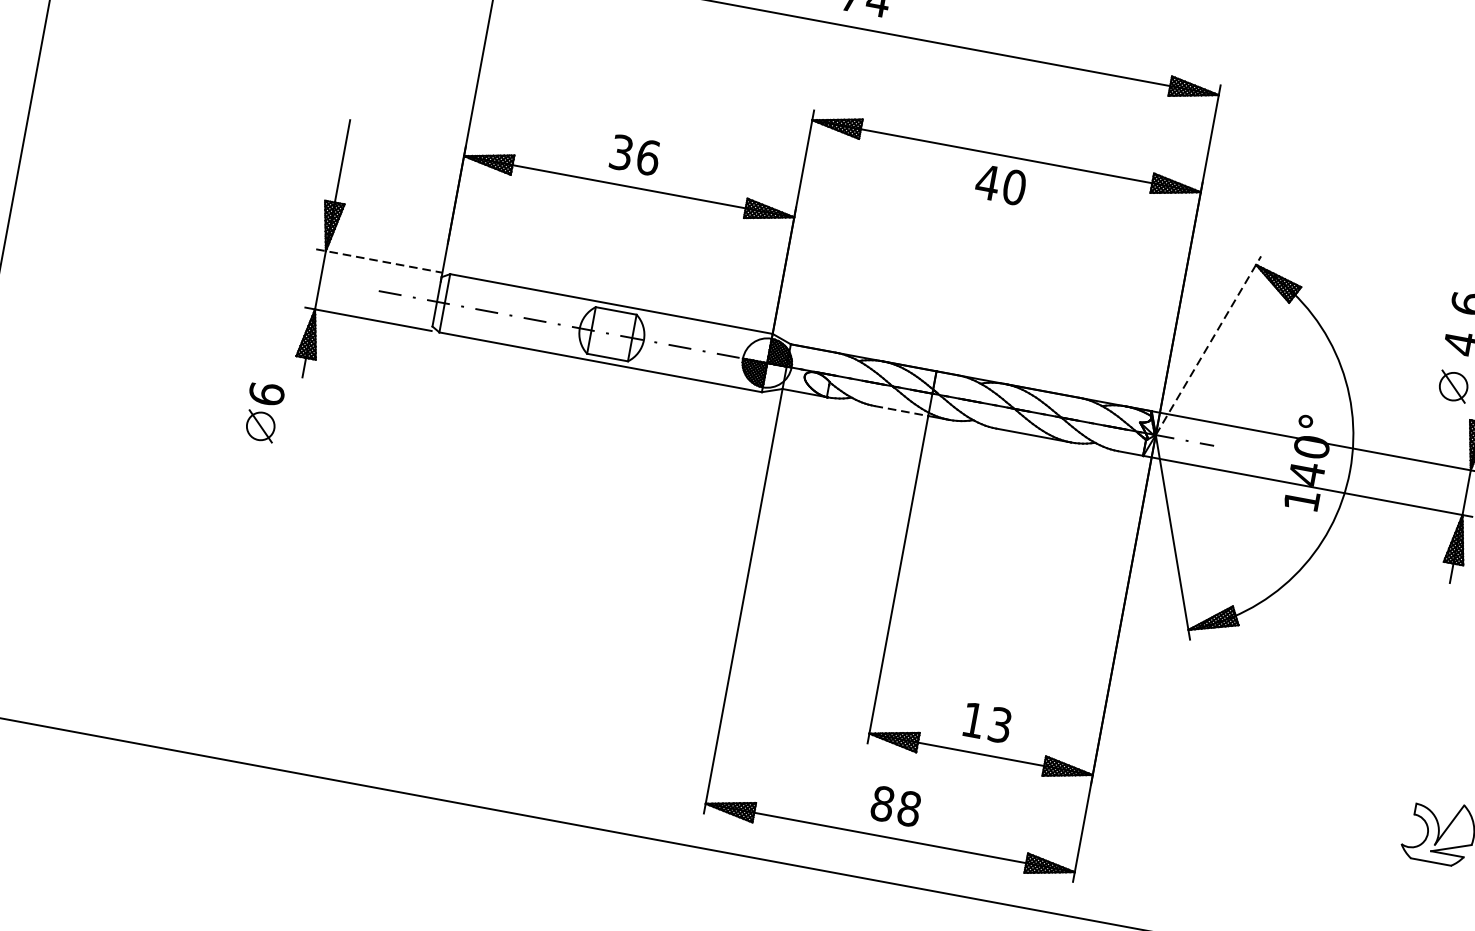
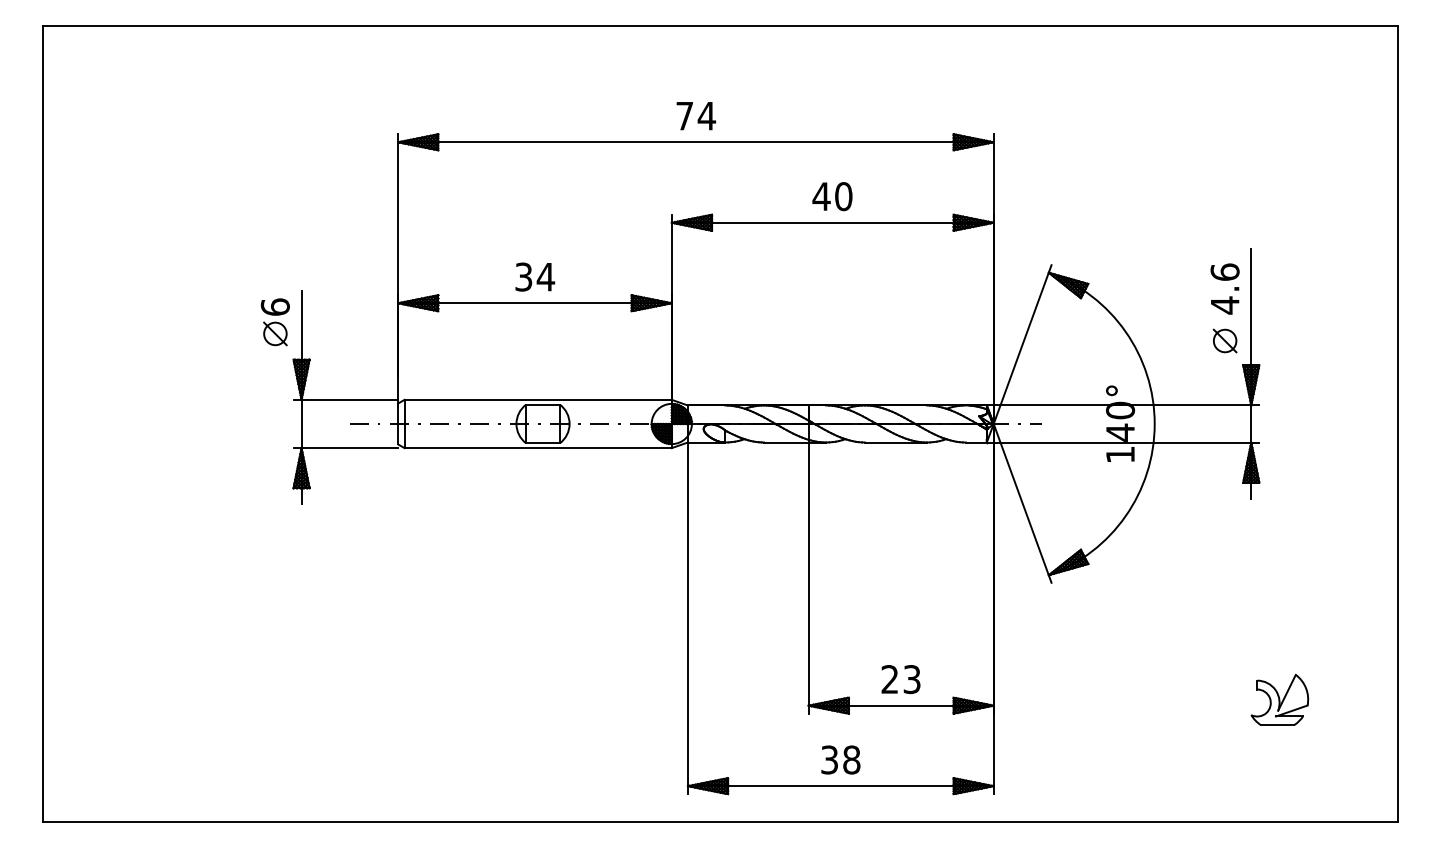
text: (647, 156) -> (545, 276), 36 -> 34
text: (1000, 184) -> (832, 196), moved
line: (380, 260) -> (346, 399), dashed -> solid
line: (1208, 345) -> (1022, 344), dashed -> solid
line: (901, 411) -> (786, 442), dashed -> solid
part: (262, 412) -> (274, 322), moved
text: (972, 720) -> (889, 679), 13 -> 23
text: (882, 803) -> (829, 759), 88 -> 38

